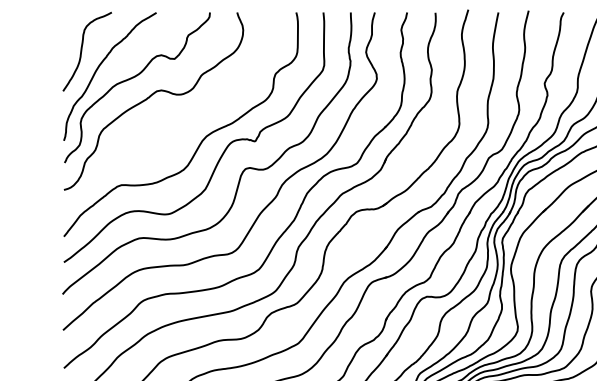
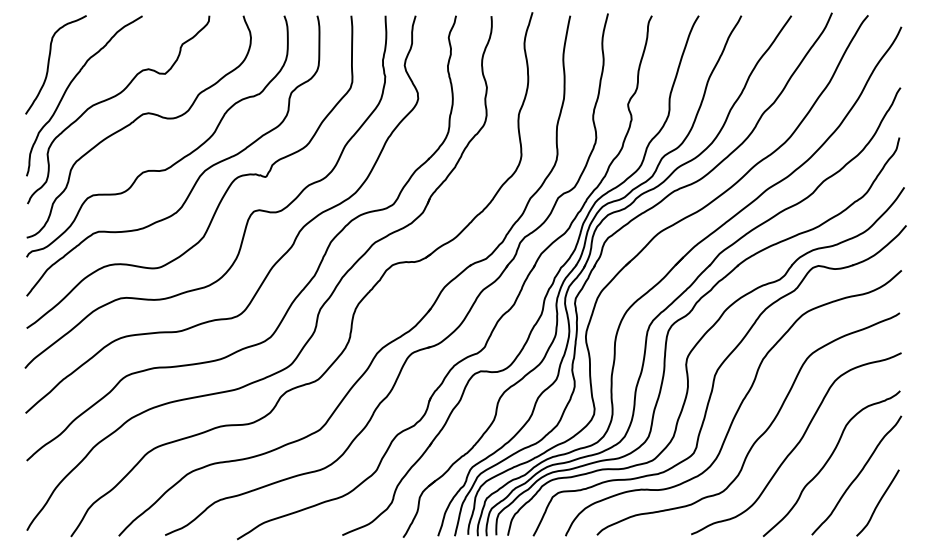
curve: (184, 128) -> (177, 160), added

